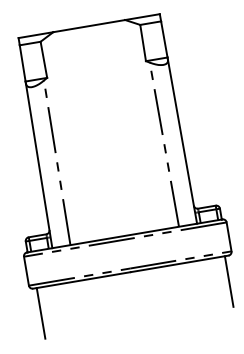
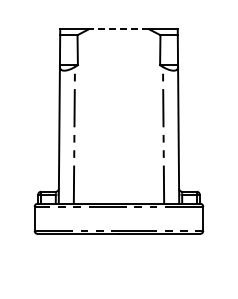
line: (88, 26) -> (118, 29), solid -> dashed
line: (229, 280) -> (197, 254), removed
line: (40, 312) -> (40, 254), removed

